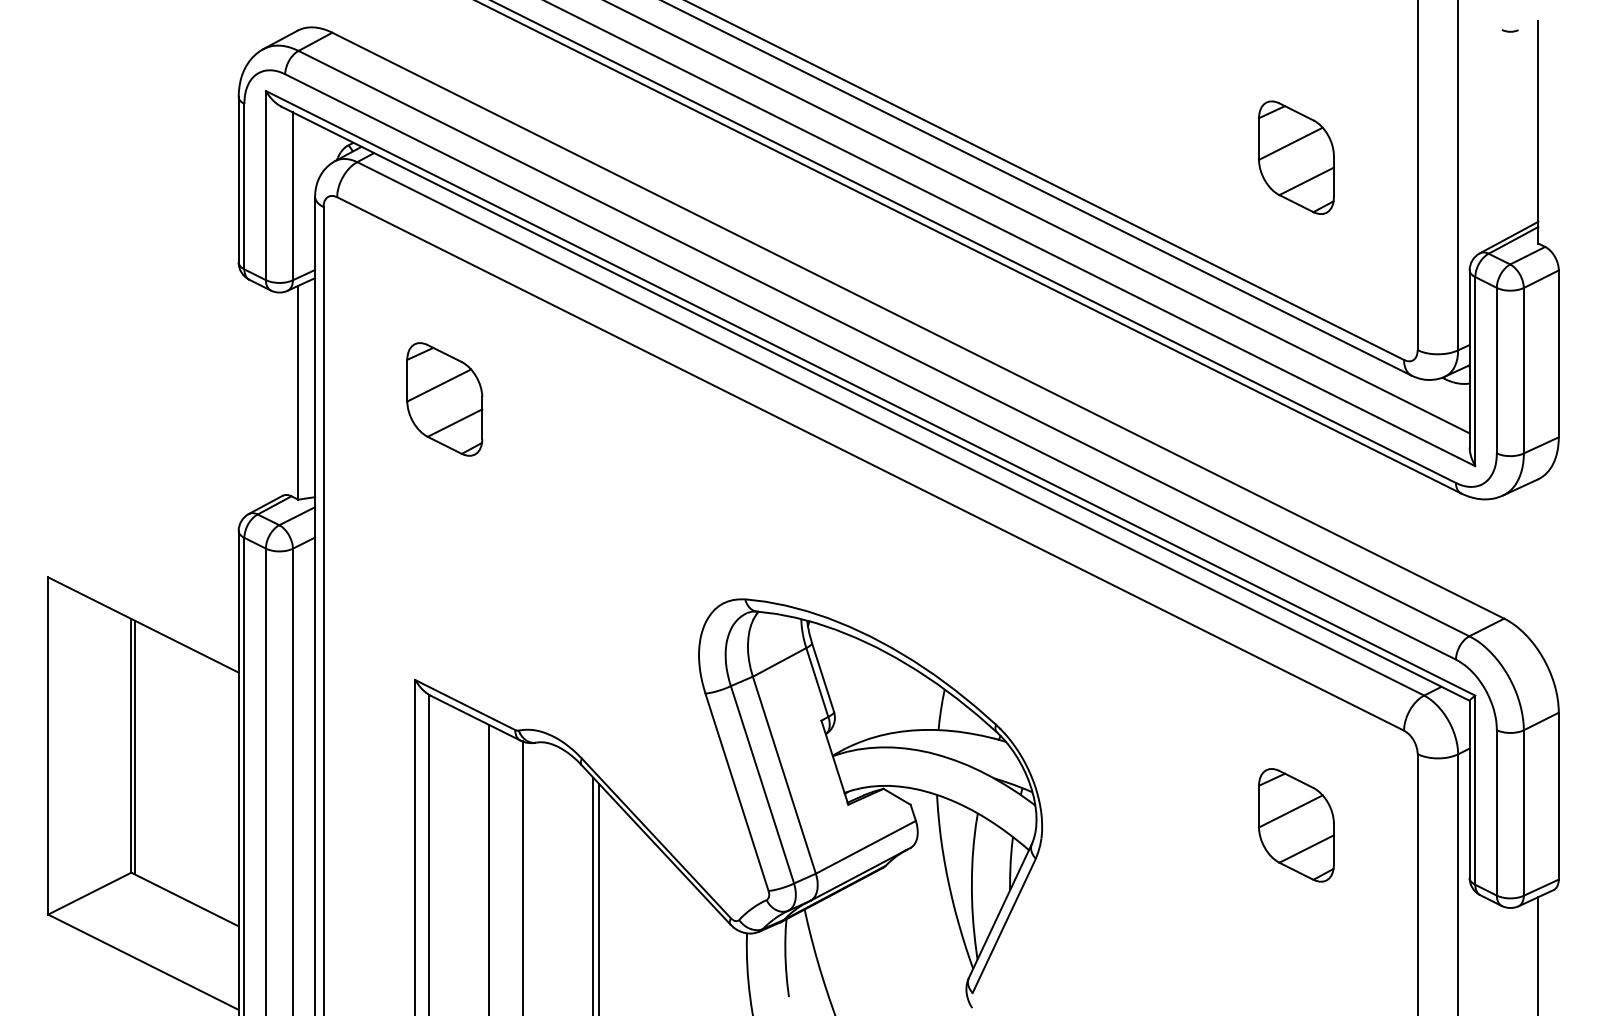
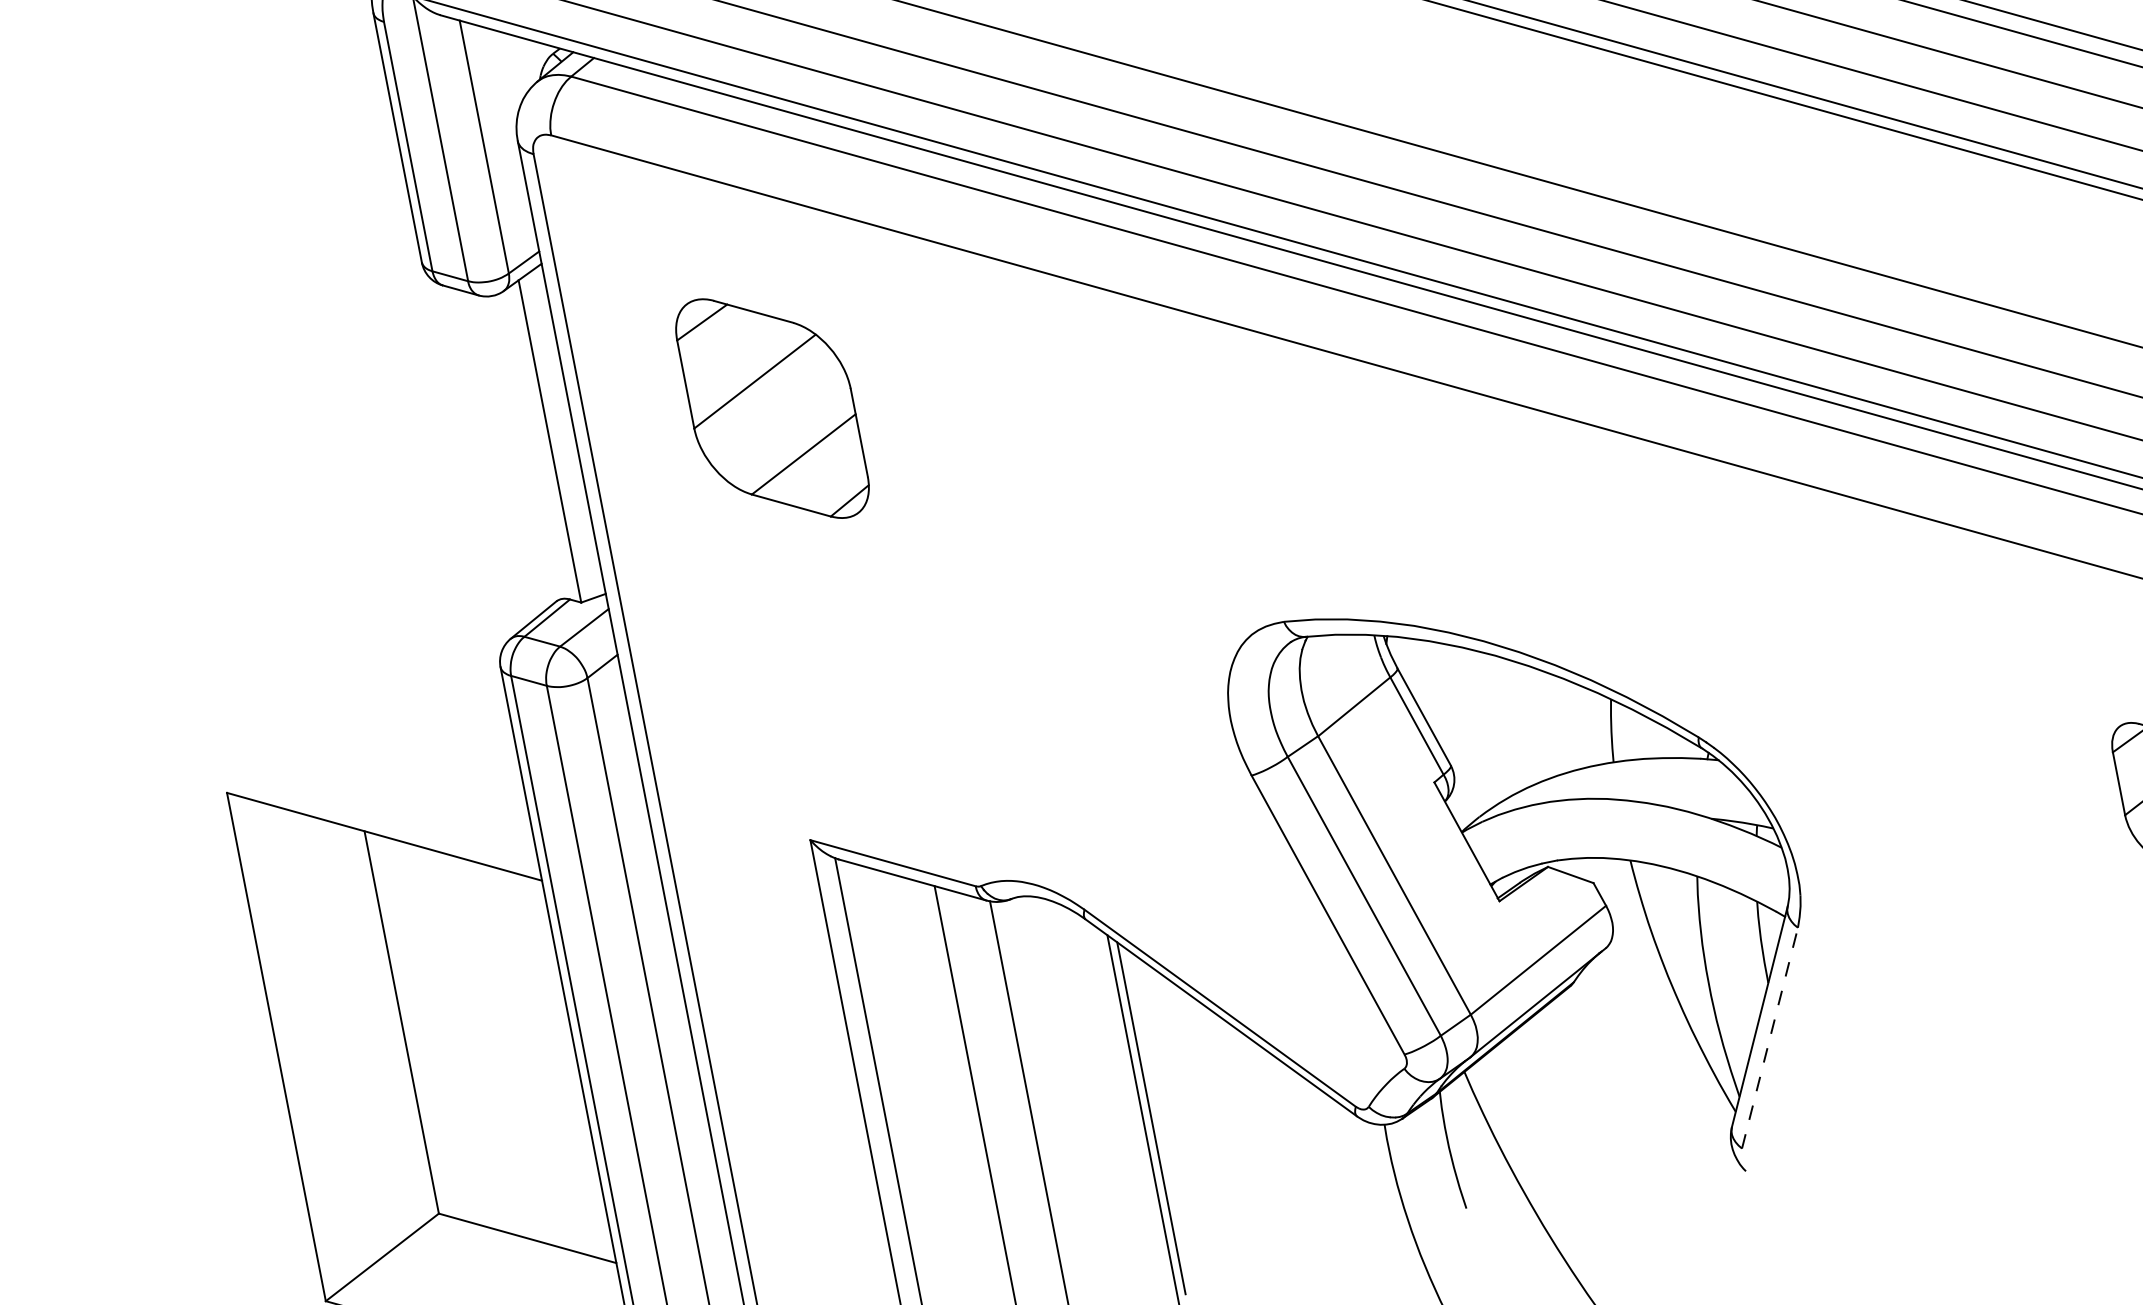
part: (444, 399) -> (772, 408), size x1.4
line: (134, 747) -> (406, 1024), removed
line: (1004, 925) -> (1770, 1037), solid -> dashed

